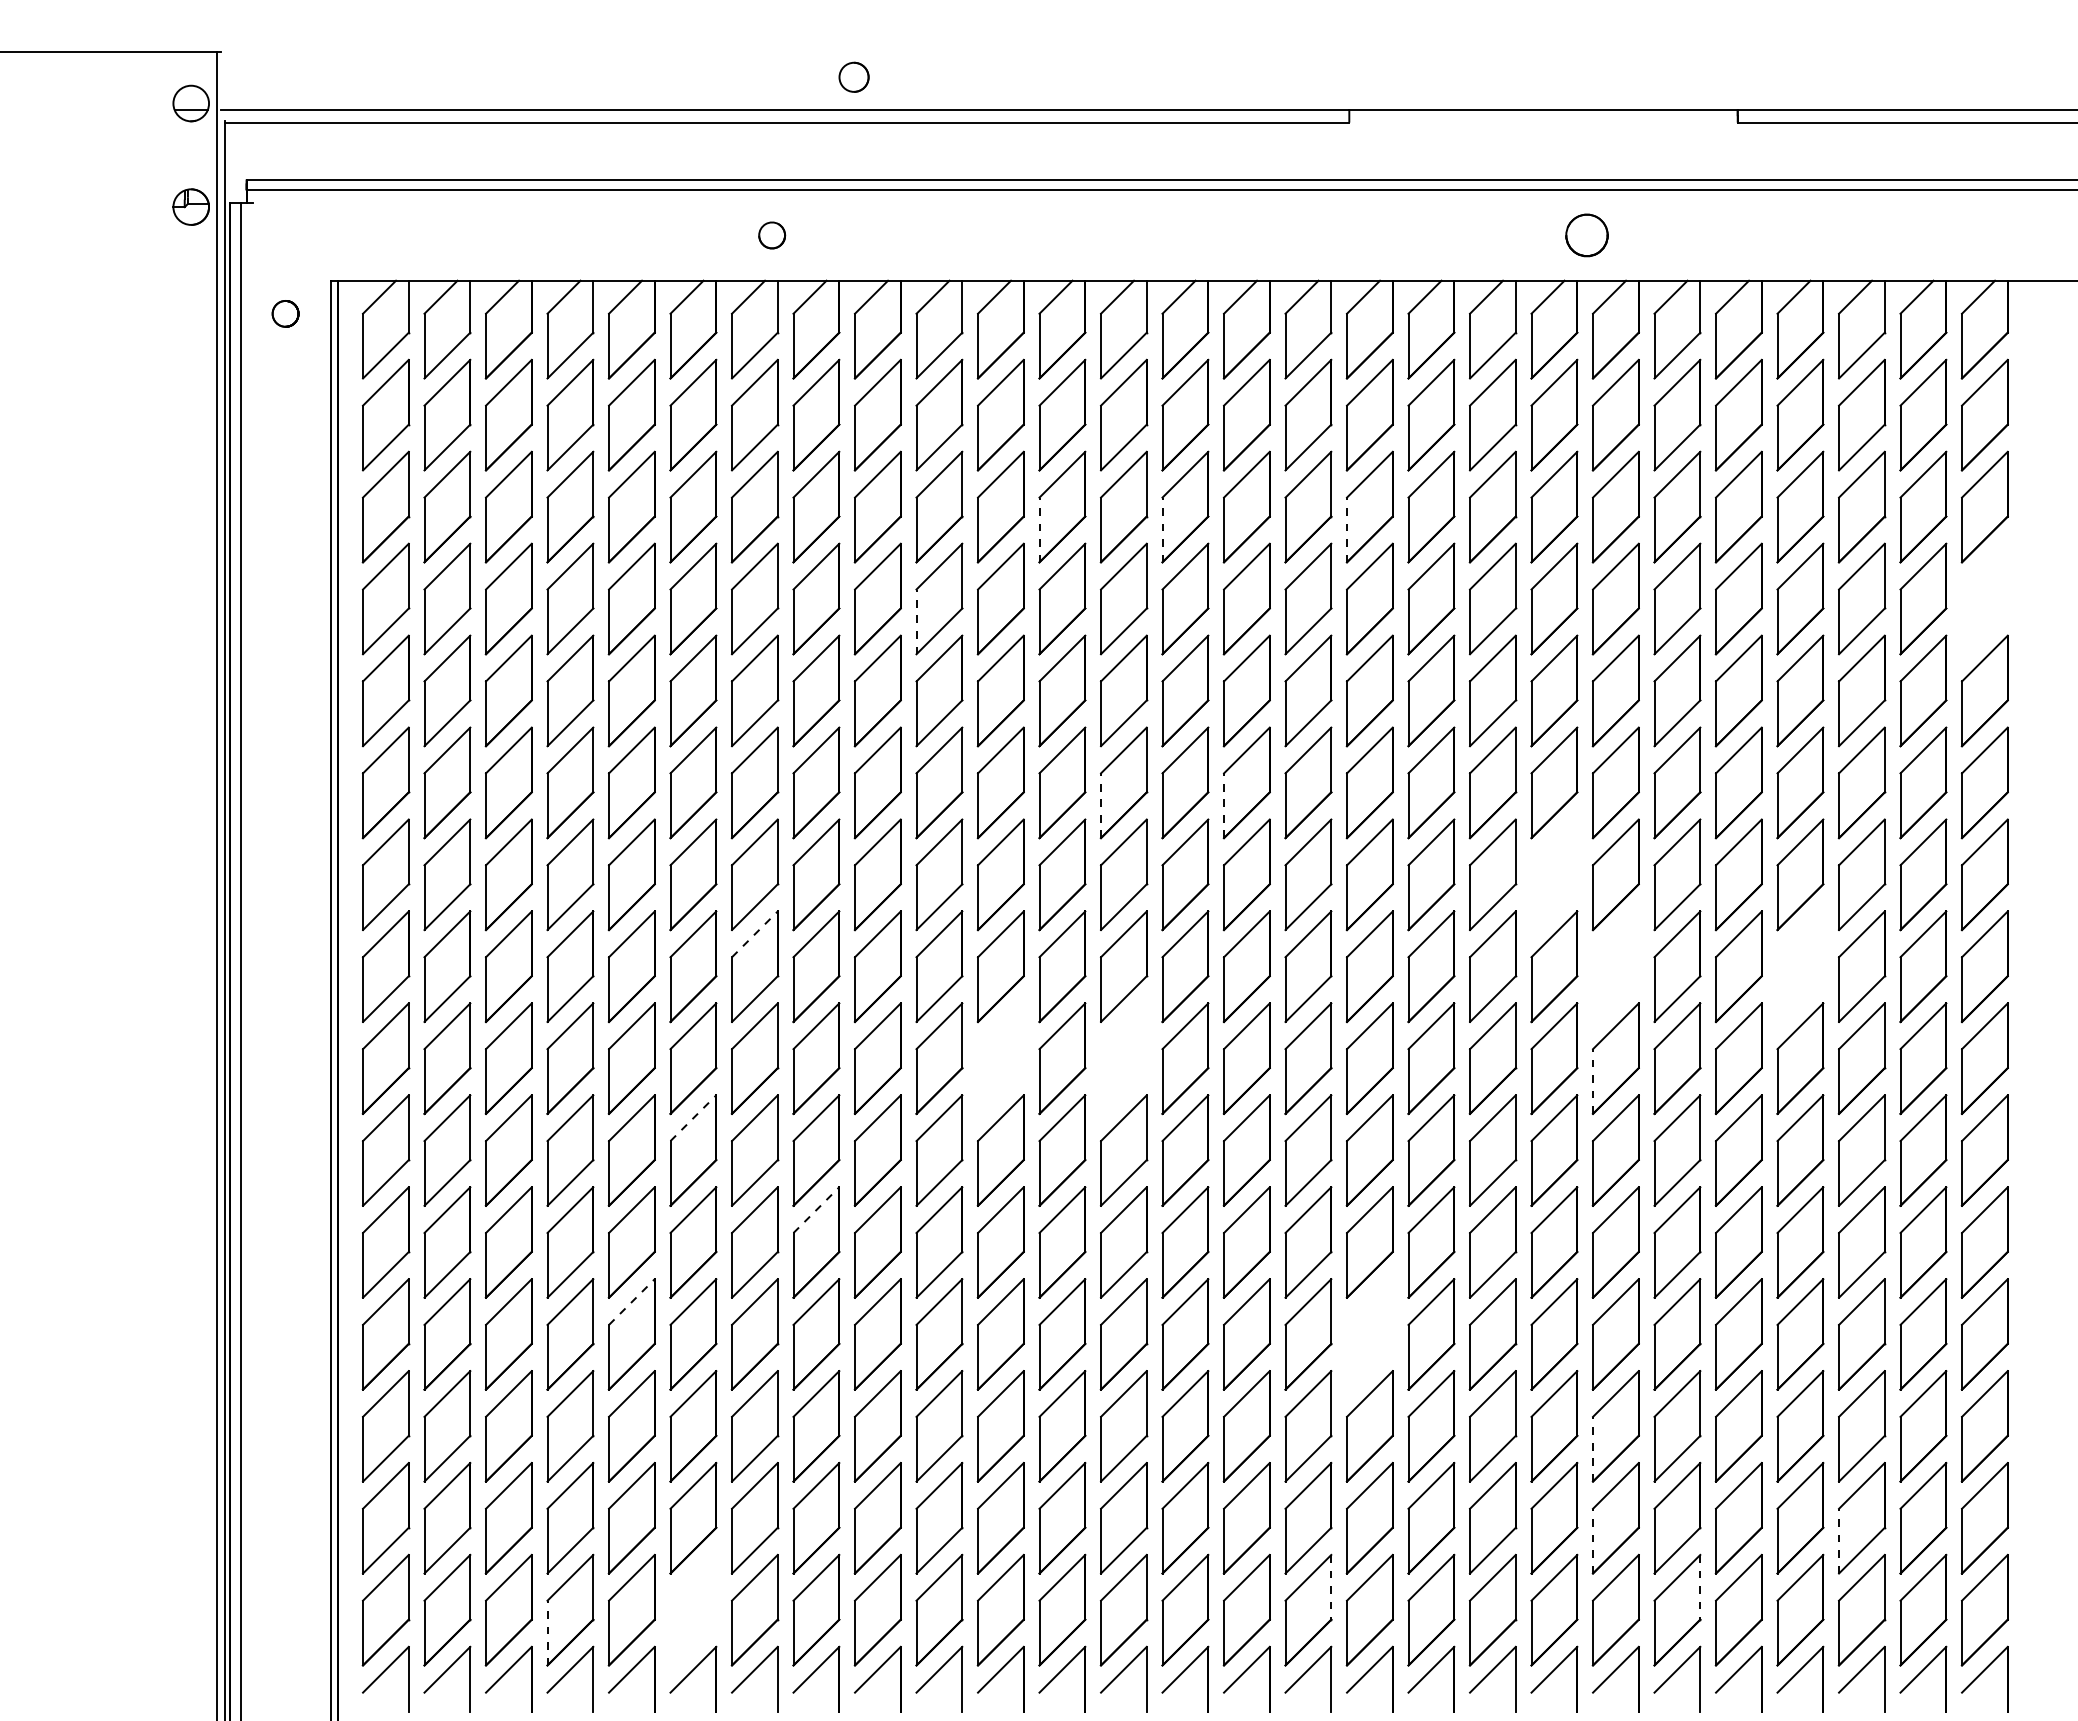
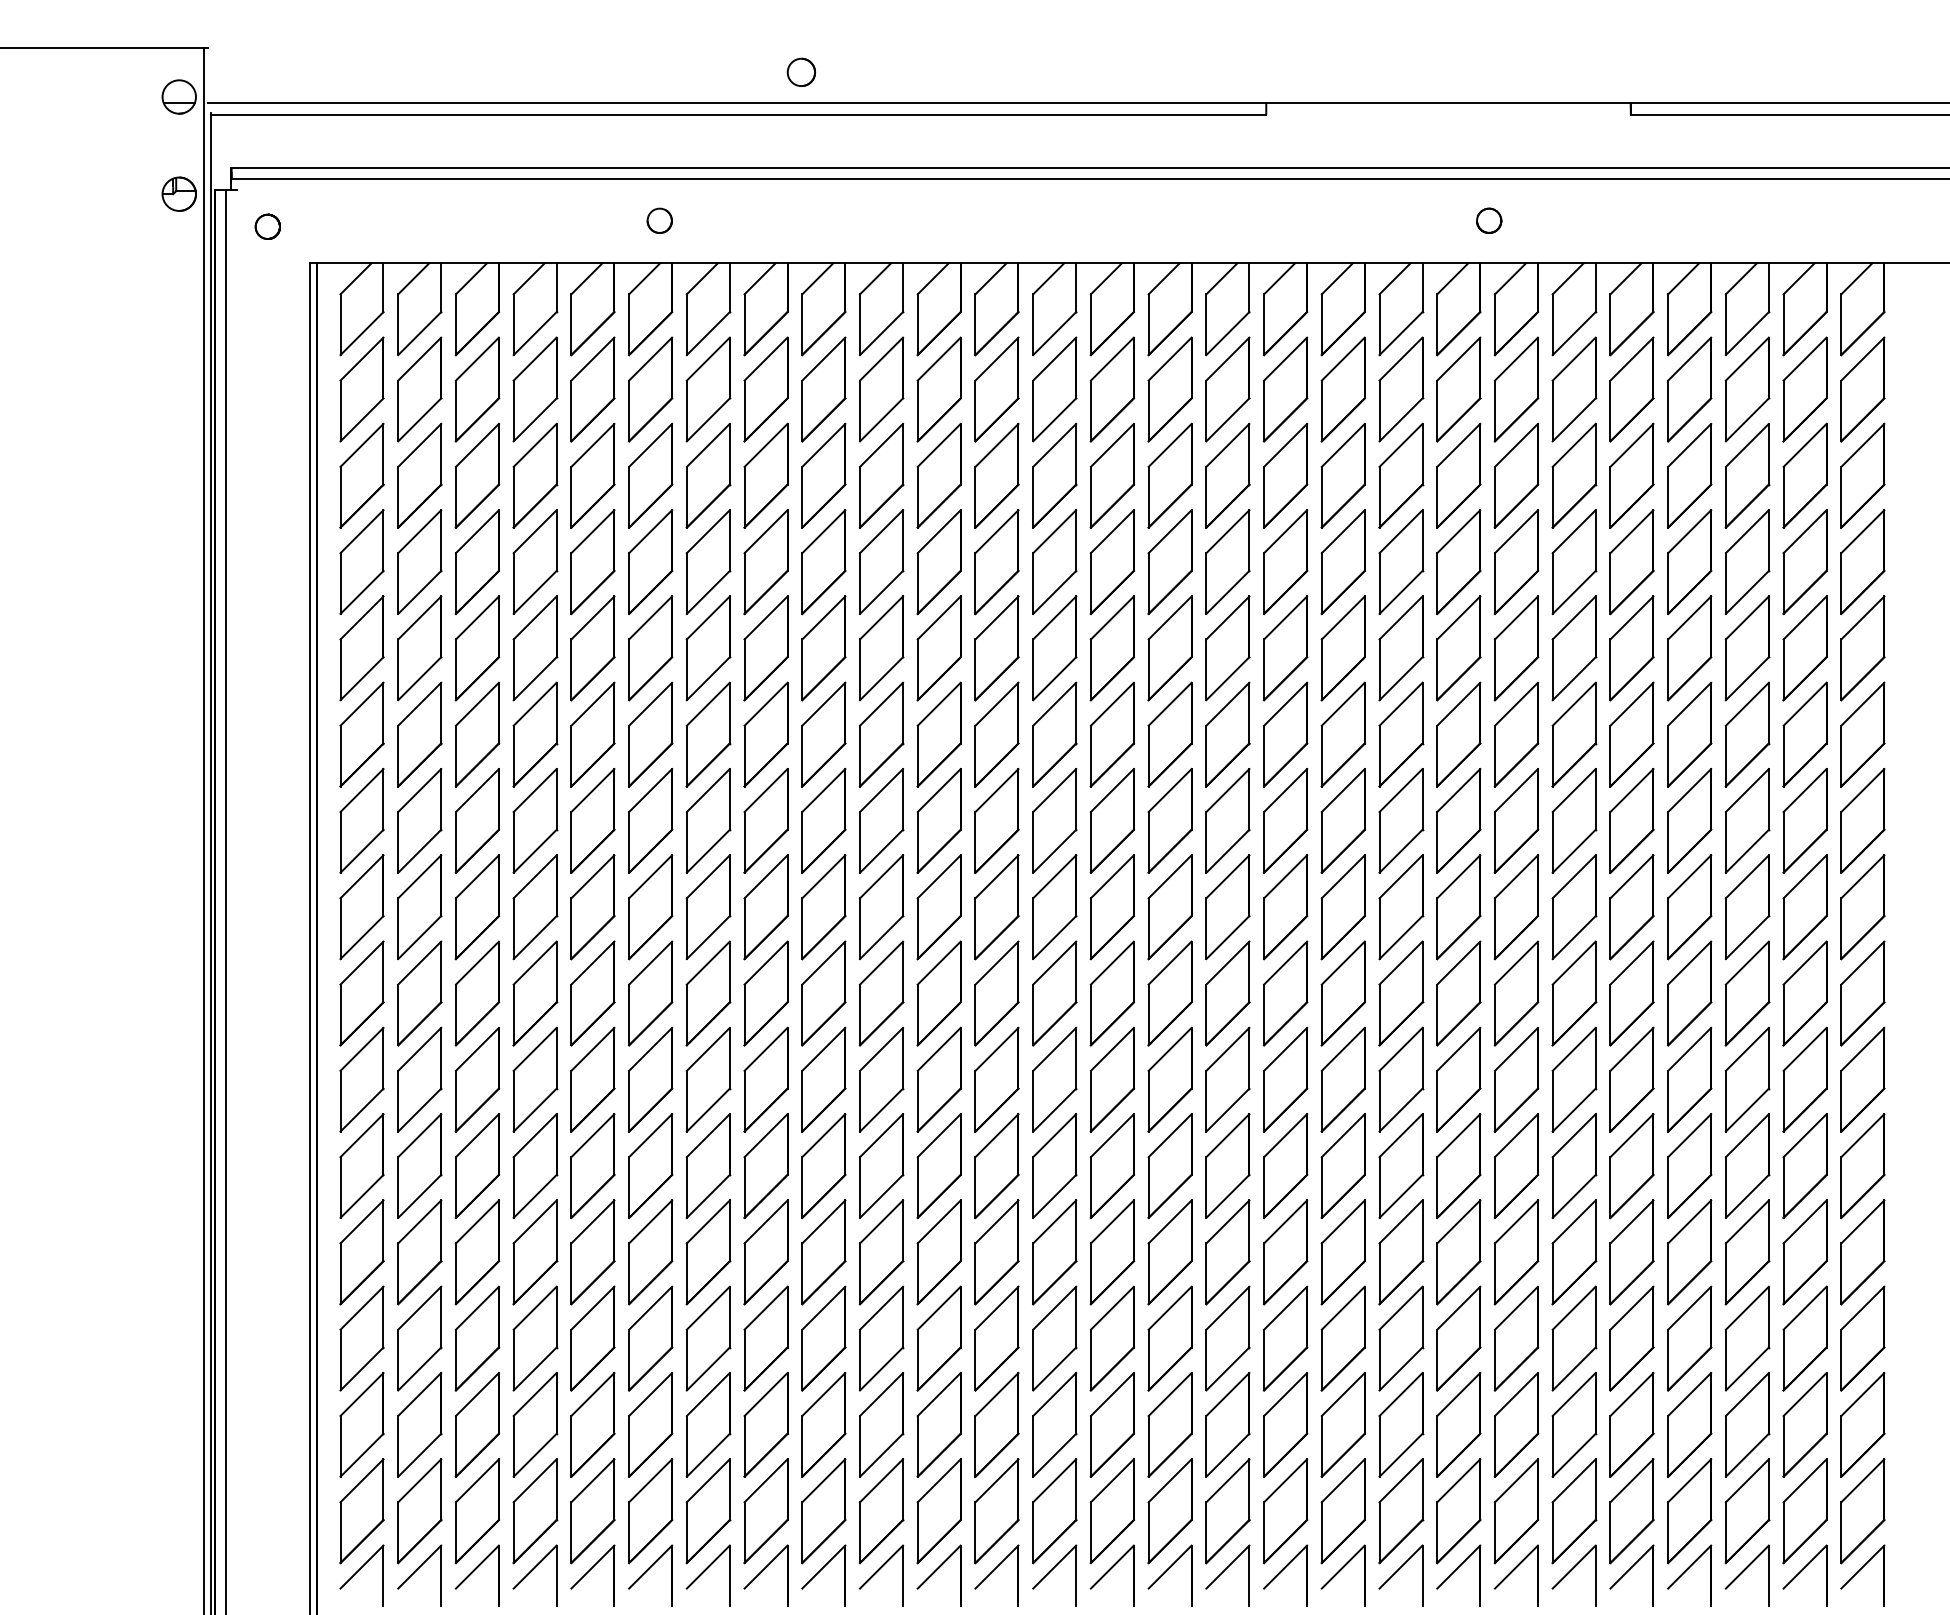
part: (772, 235) -> (660, 220), moved
part: (1586, 235) -> (1488, 220), size x0.62
part: (285, 313) -> (267, 226), moved
line: (1039, 529) -> (975, 496), dashed -> solid
line: (1162, 529) -> (1090, 496), dashed -> solid
line: (1347, 529) -> (1264, 496), dashed -> solid
part: (1984, 598) -> (1862, 561), added
line: (916, 621) -> (860, 583), dashed -> solid
line: (1101, 805) -> (1033, 755), dashed -> solid
line: (1224, 805) -> (1149, 755), dashed -> solid
part: (1554, 874) -> (1458, 820), added
line: (755, 934) -> (708, 876), dashed -> solid
part: (1615, 966) -> (1516, 906), added
part: (1800, 966) -> (1689, 906), added
part: (1000, 1058) -> (938, 993), added
part: (1123, 1058) -> (1054, 993), added
line: (1593, 1081) -> (1495, 1014), dashed -> solid
line: (693, 1117) -> (650, 1048), dashed -> solid
line: (816, 1209) -> (766, 1135), dashed -> solid
line: (632, 1301) -> (593, 1221), dashed -> solid
part: (1369, 1334) -> (1285, 1252), added
line: (1593, 1448) -> (1495, 1359), dashed -> solid
line: (1593, 1540) -> (1495, 1445), dashed -> solid
line: (1839, 1540) -> (1726, 1445), dashed -> solid
line: (1331, 1587) -> (1249, 1489), dashed -> solid
line: (1700, 1587) -> (1595, 1489), dashed -> solid
part: (693, 1609) -> (650, 1510), added
line: (547, 1632) -> (513, 1532), dashed -> solid

